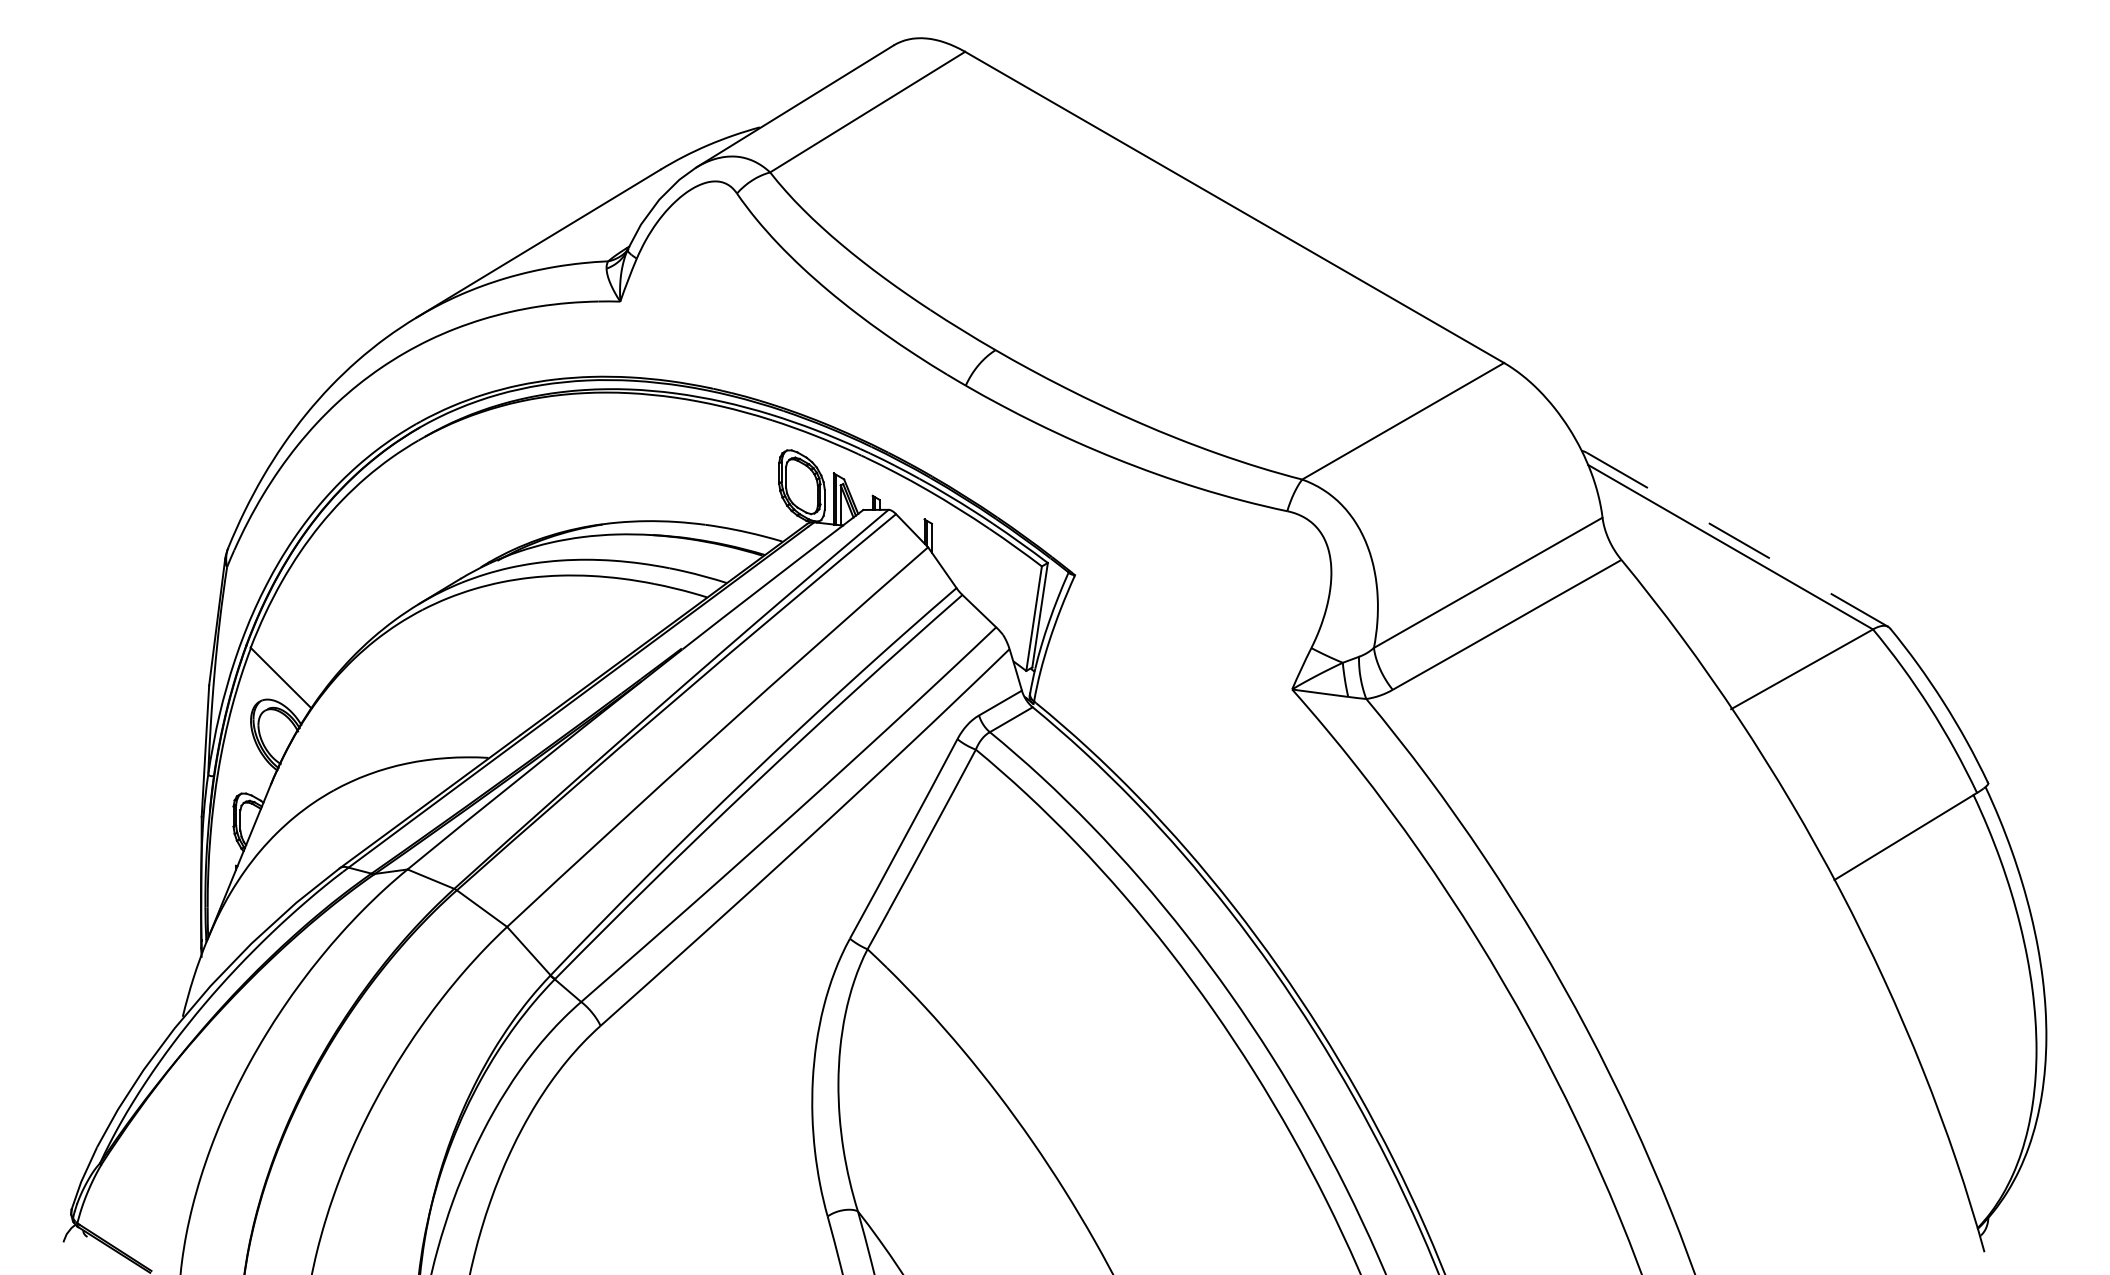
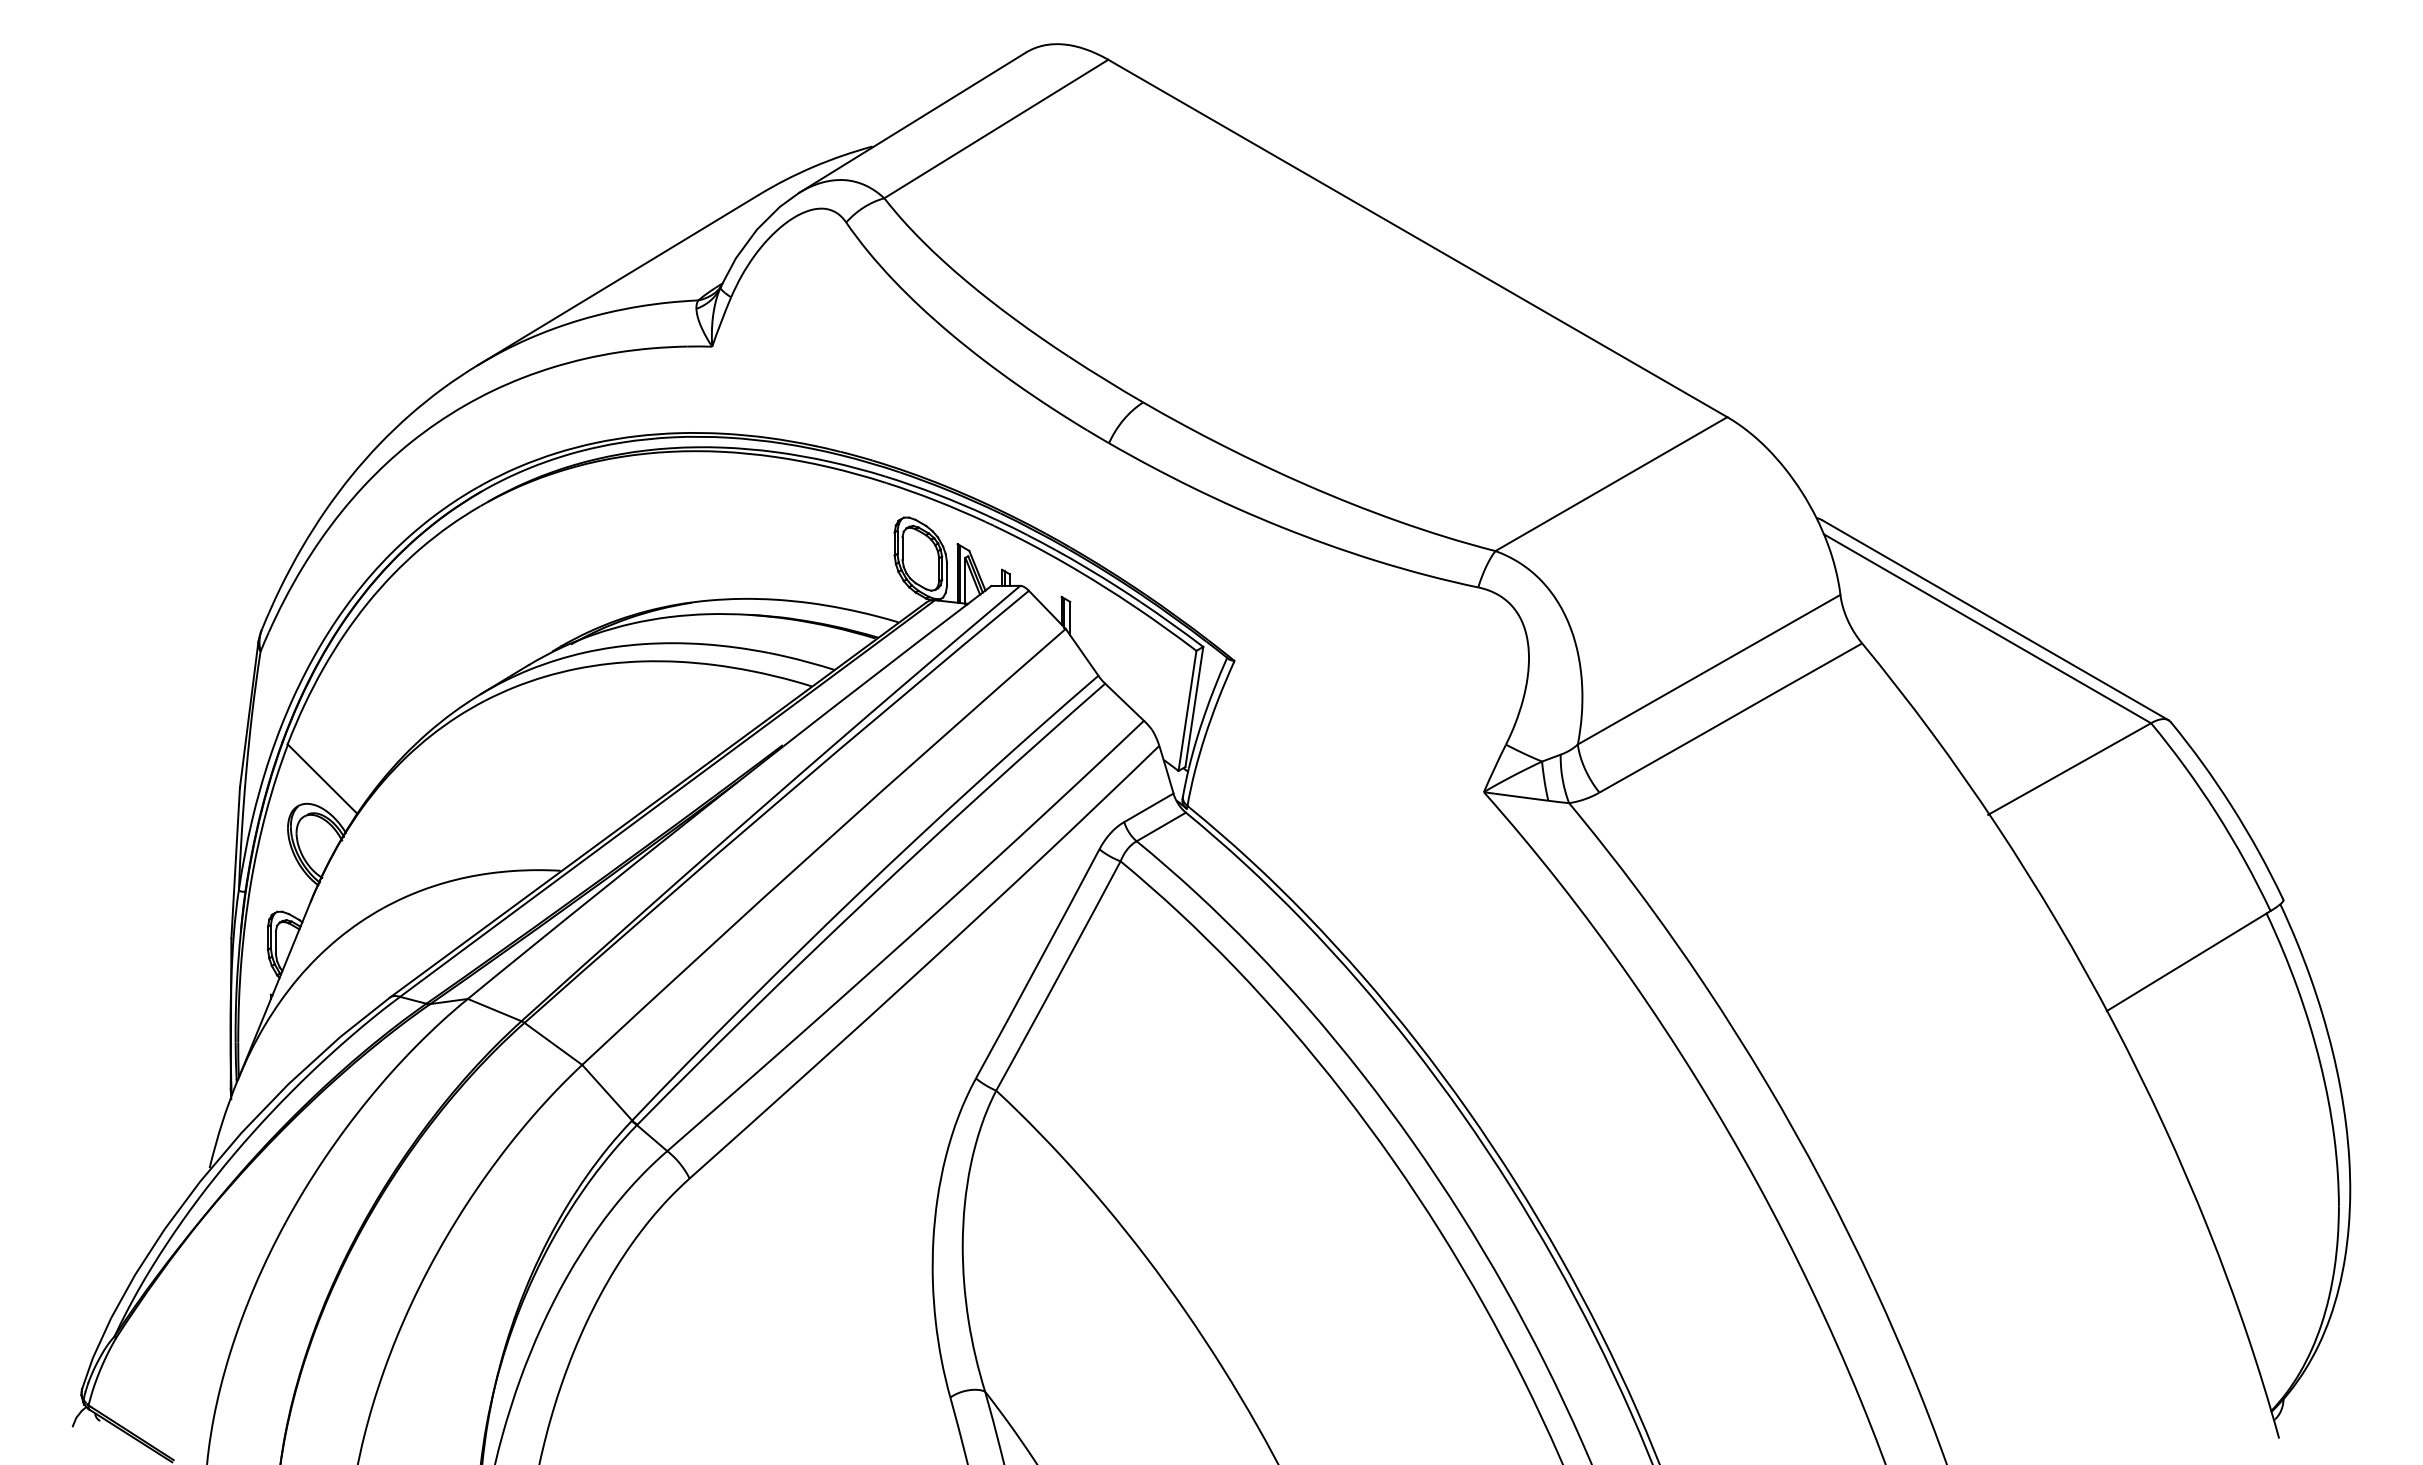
line: (1737, 539) -> (1995, 620), dashed -> solid

